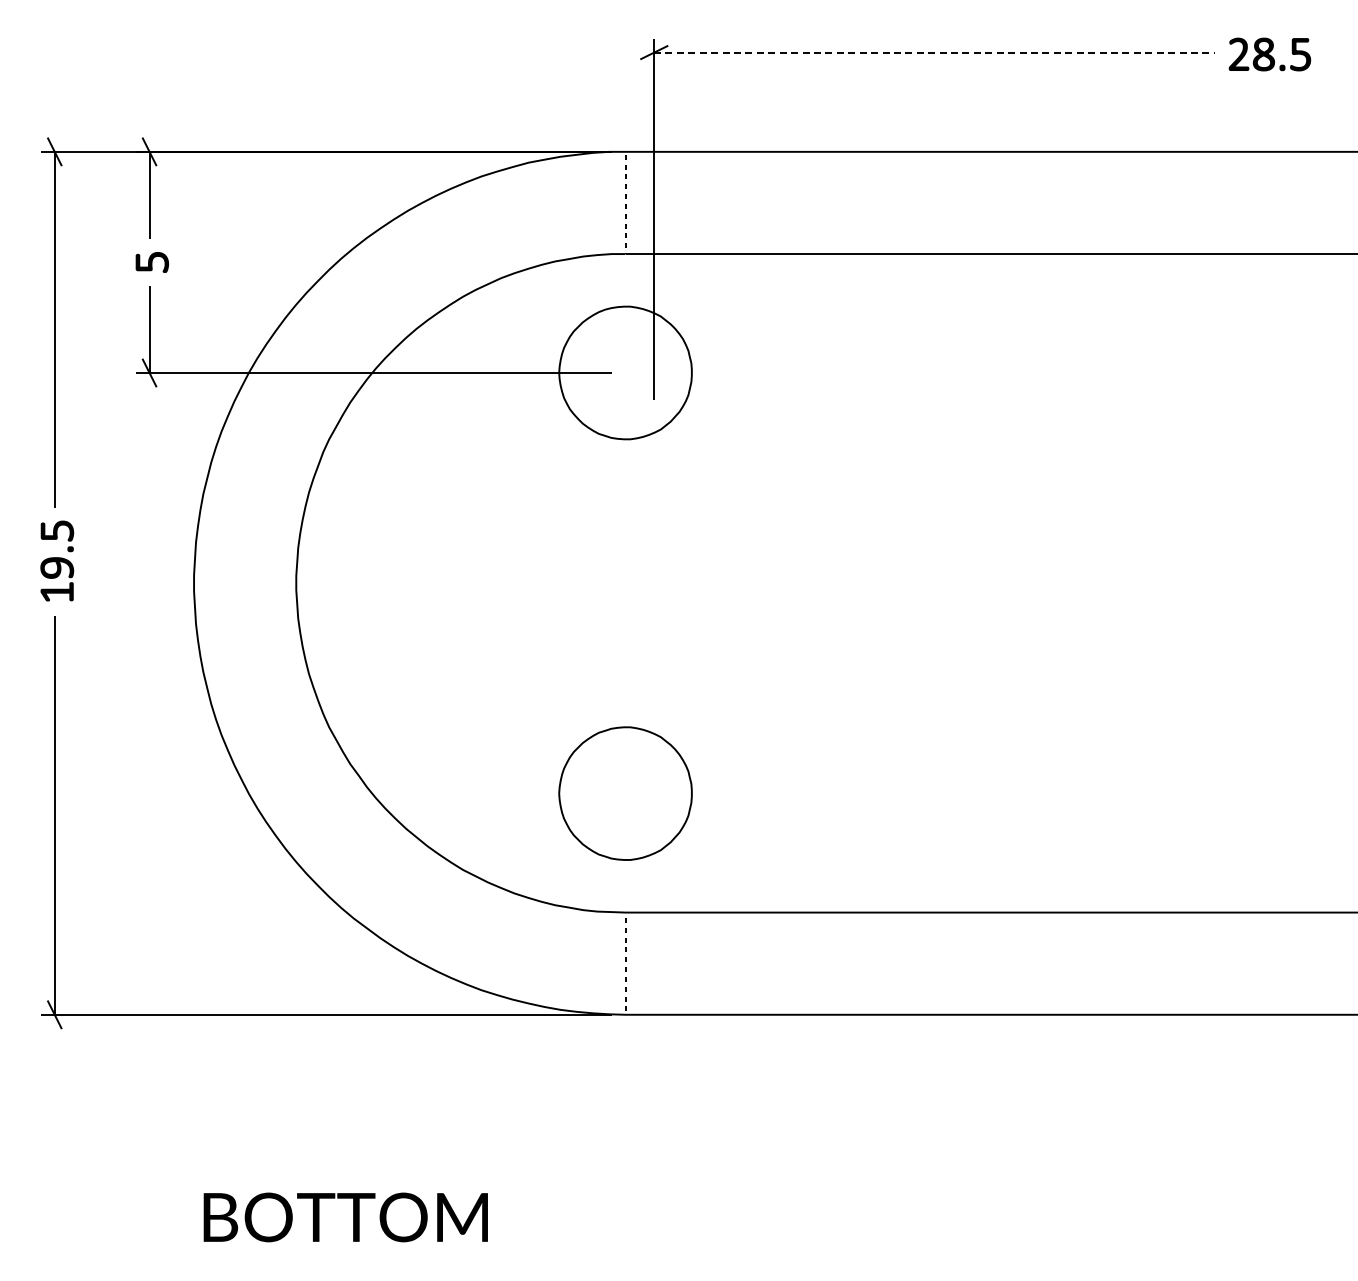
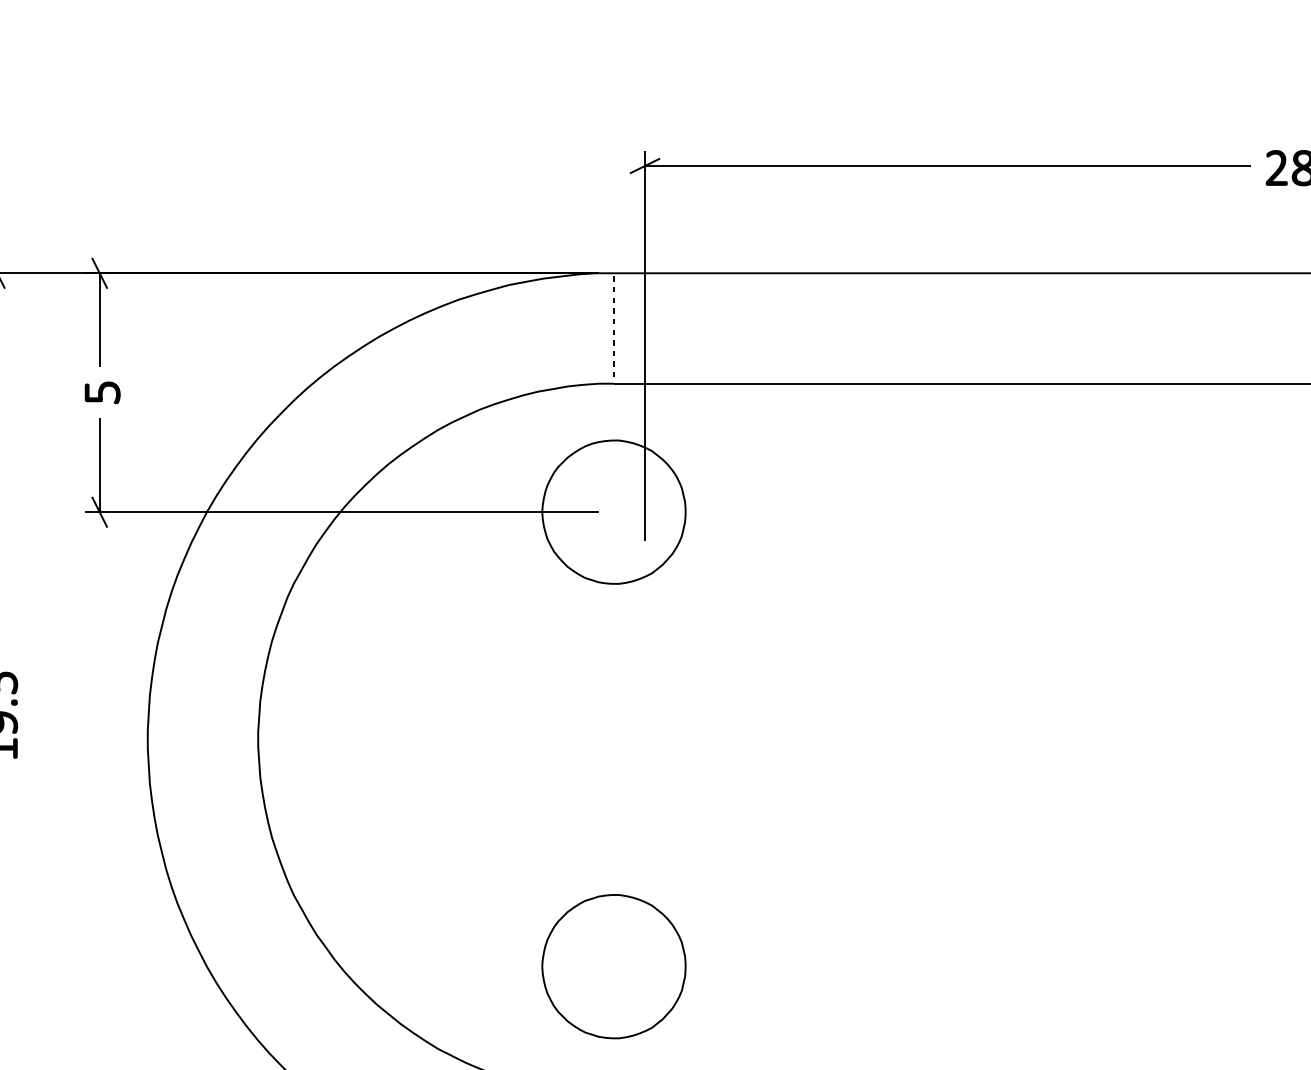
line: (934, 52) -> (947, 165), dashed -> solid

